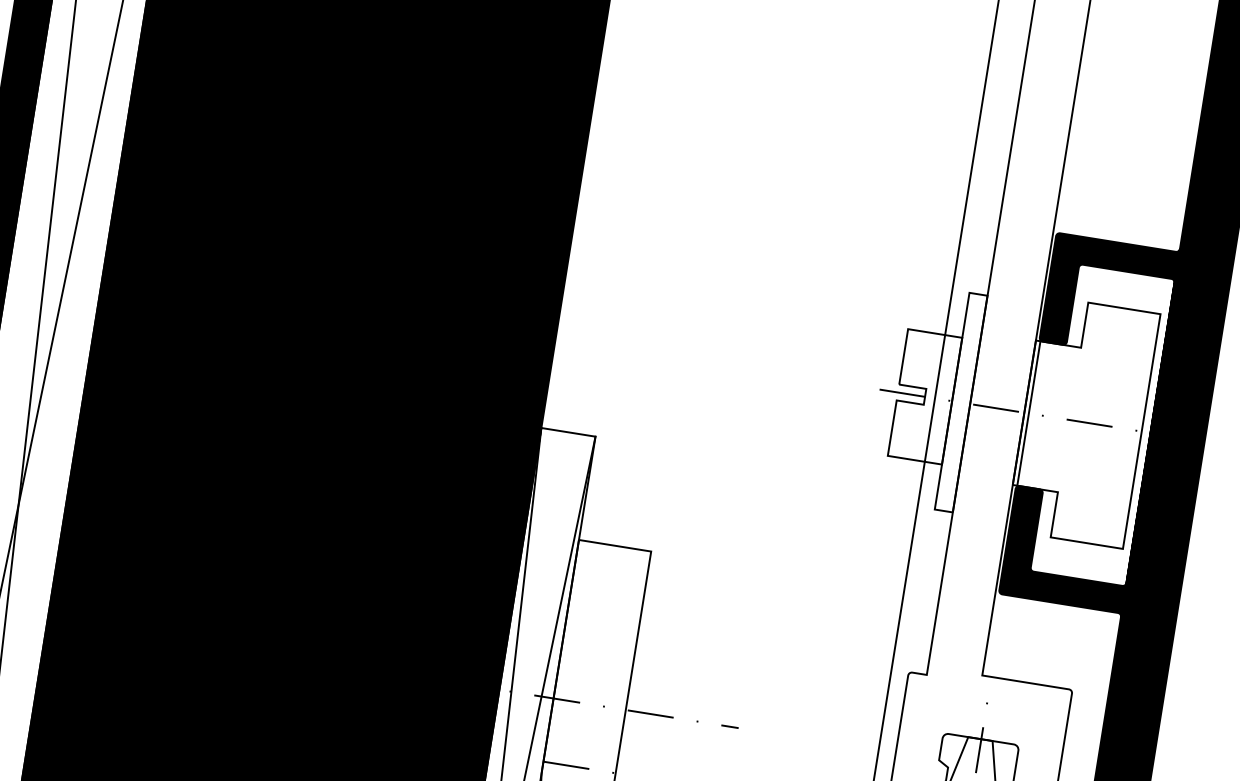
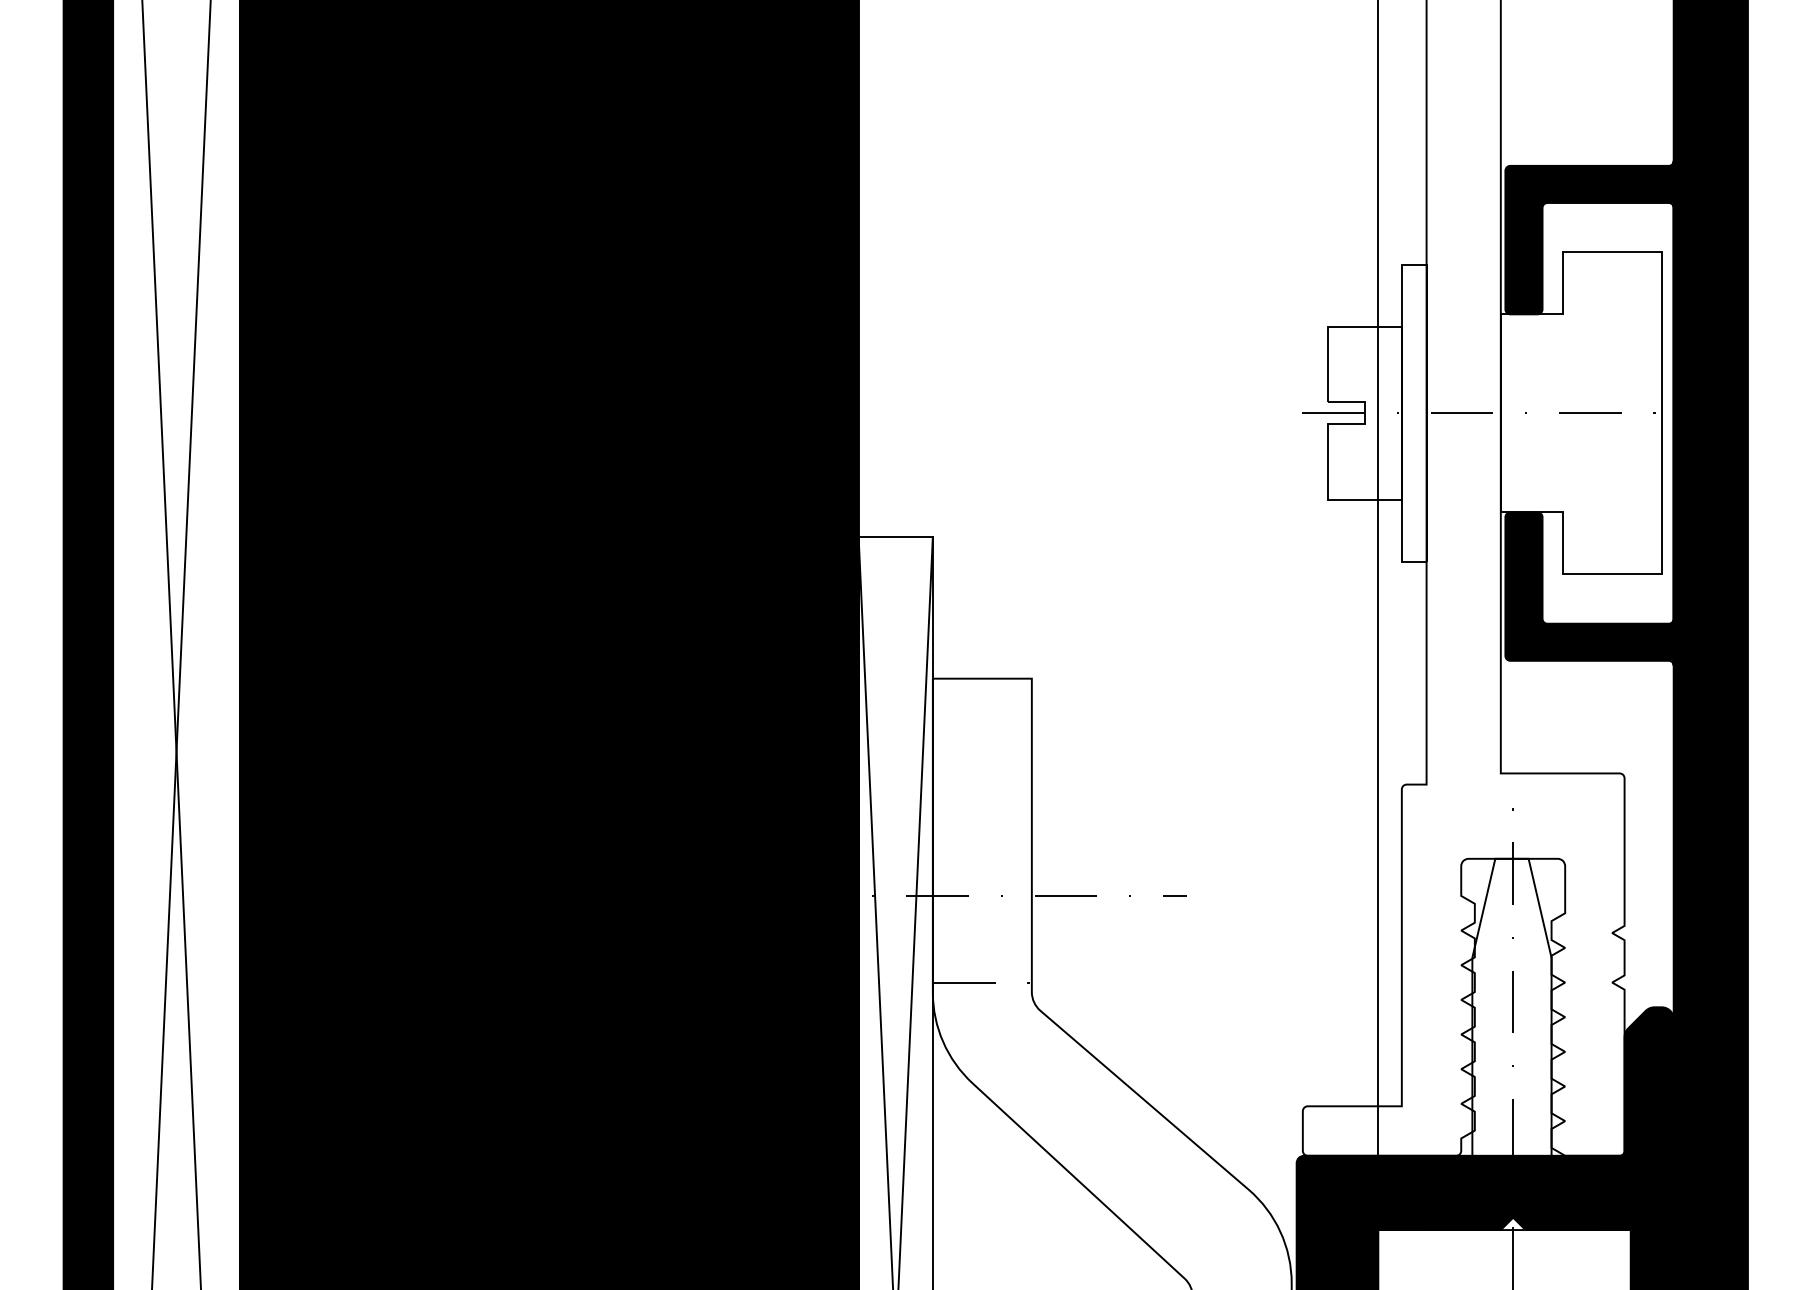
line: (1029, 412) -> (1507, 411), removed

